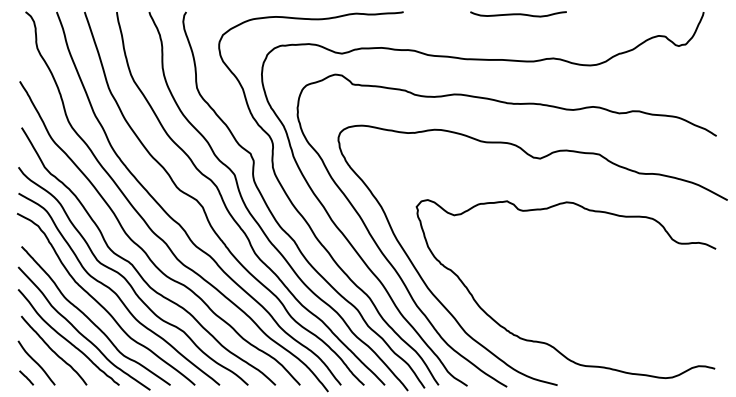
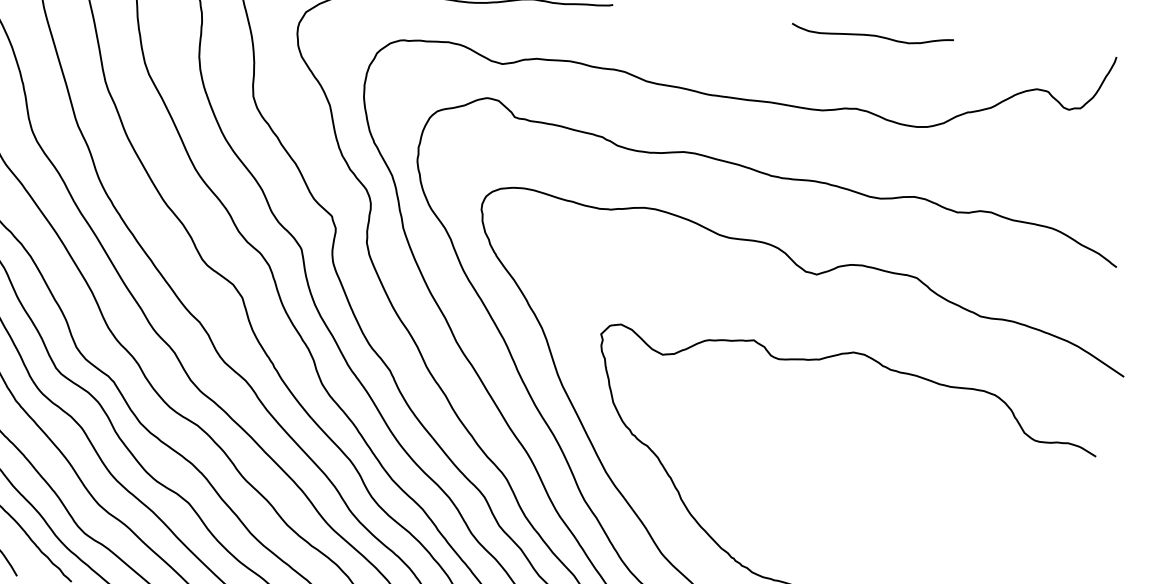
curve: (518, 14) -> (872, 35), moved

